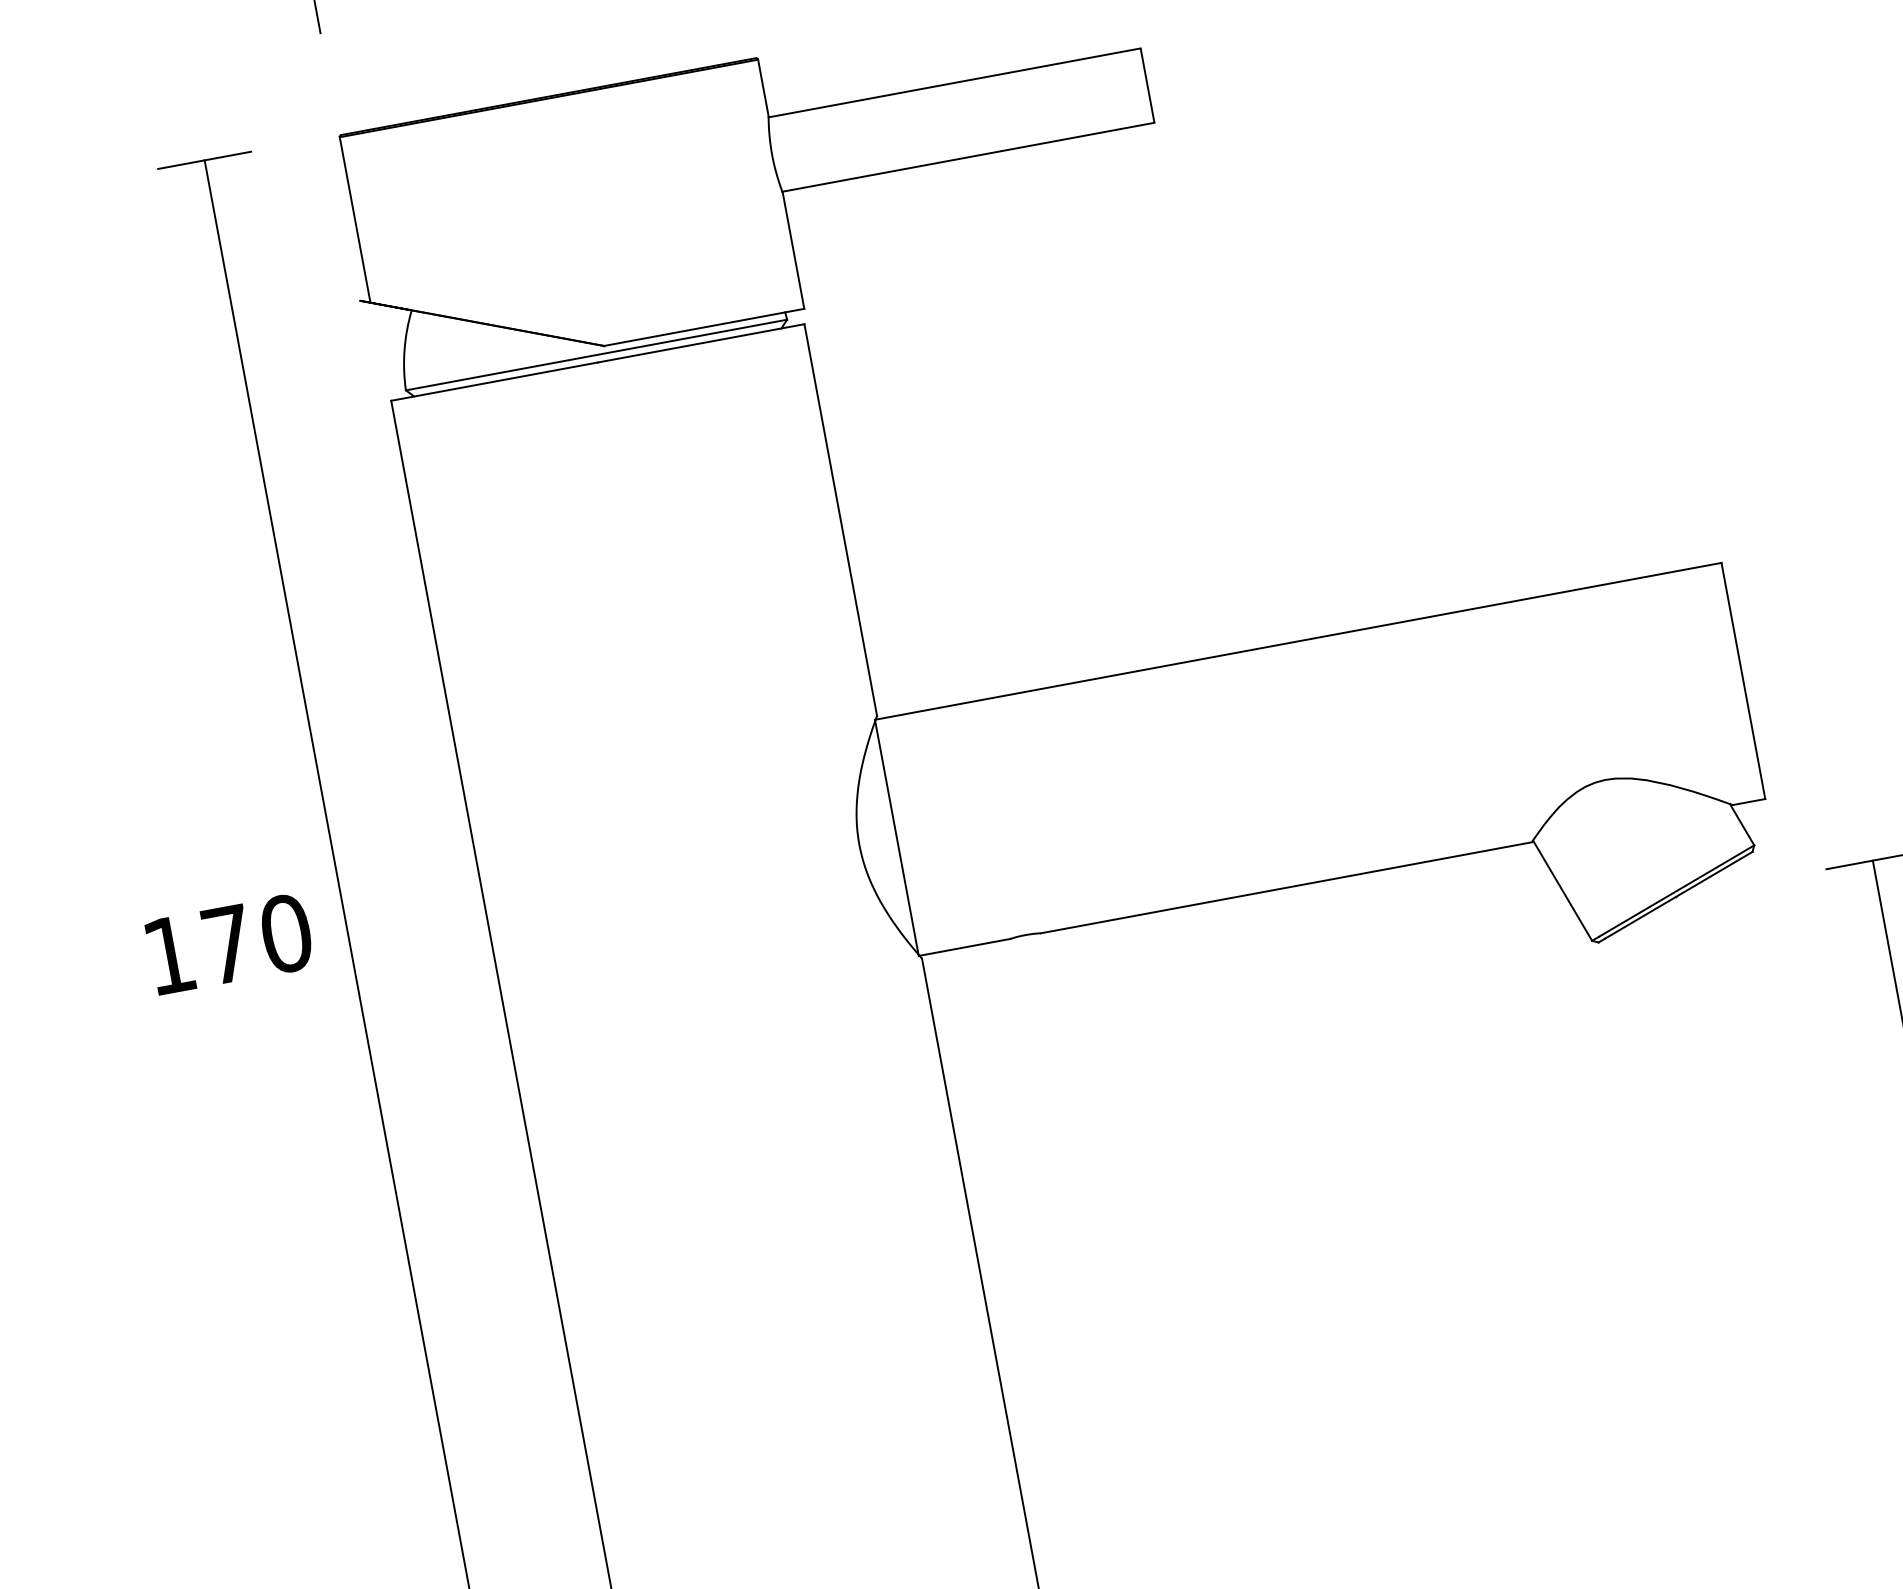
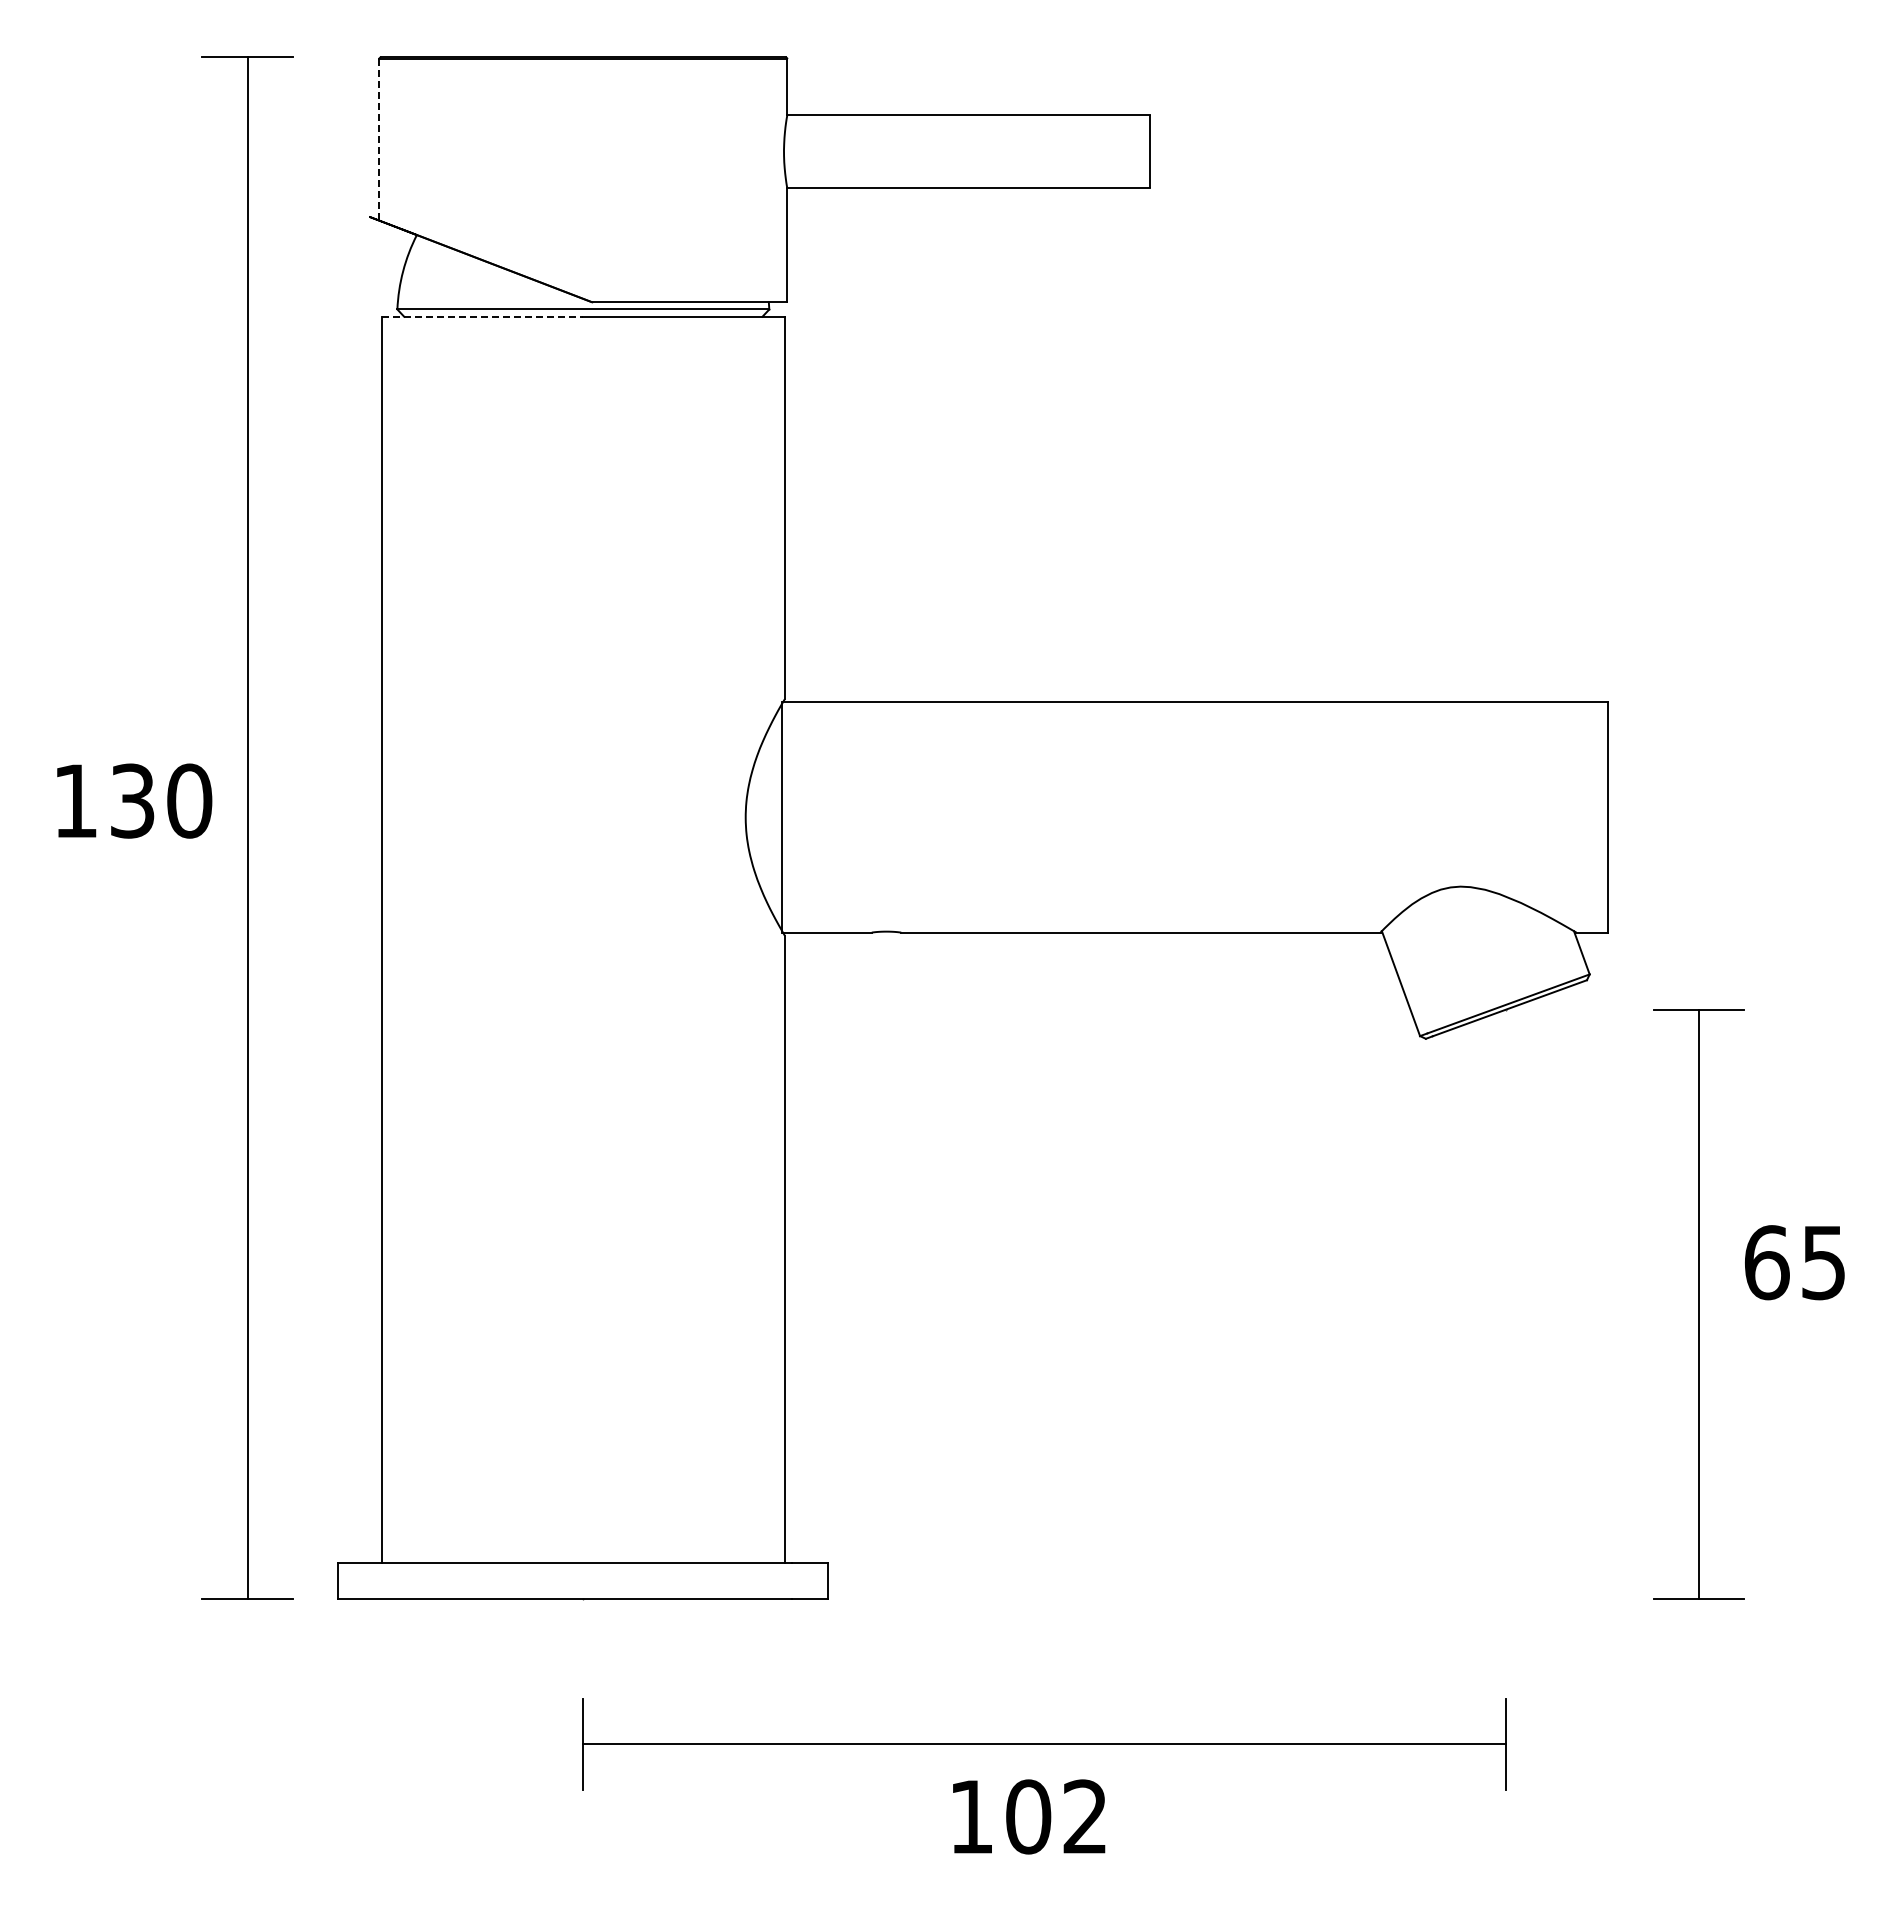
line: (355, 219) -> (379, 139), solid -> dashed
line: (494, 381) -> (482, 316), solid -> dashed
text: (227, 943) -> (132, 800), 170 -> 130

